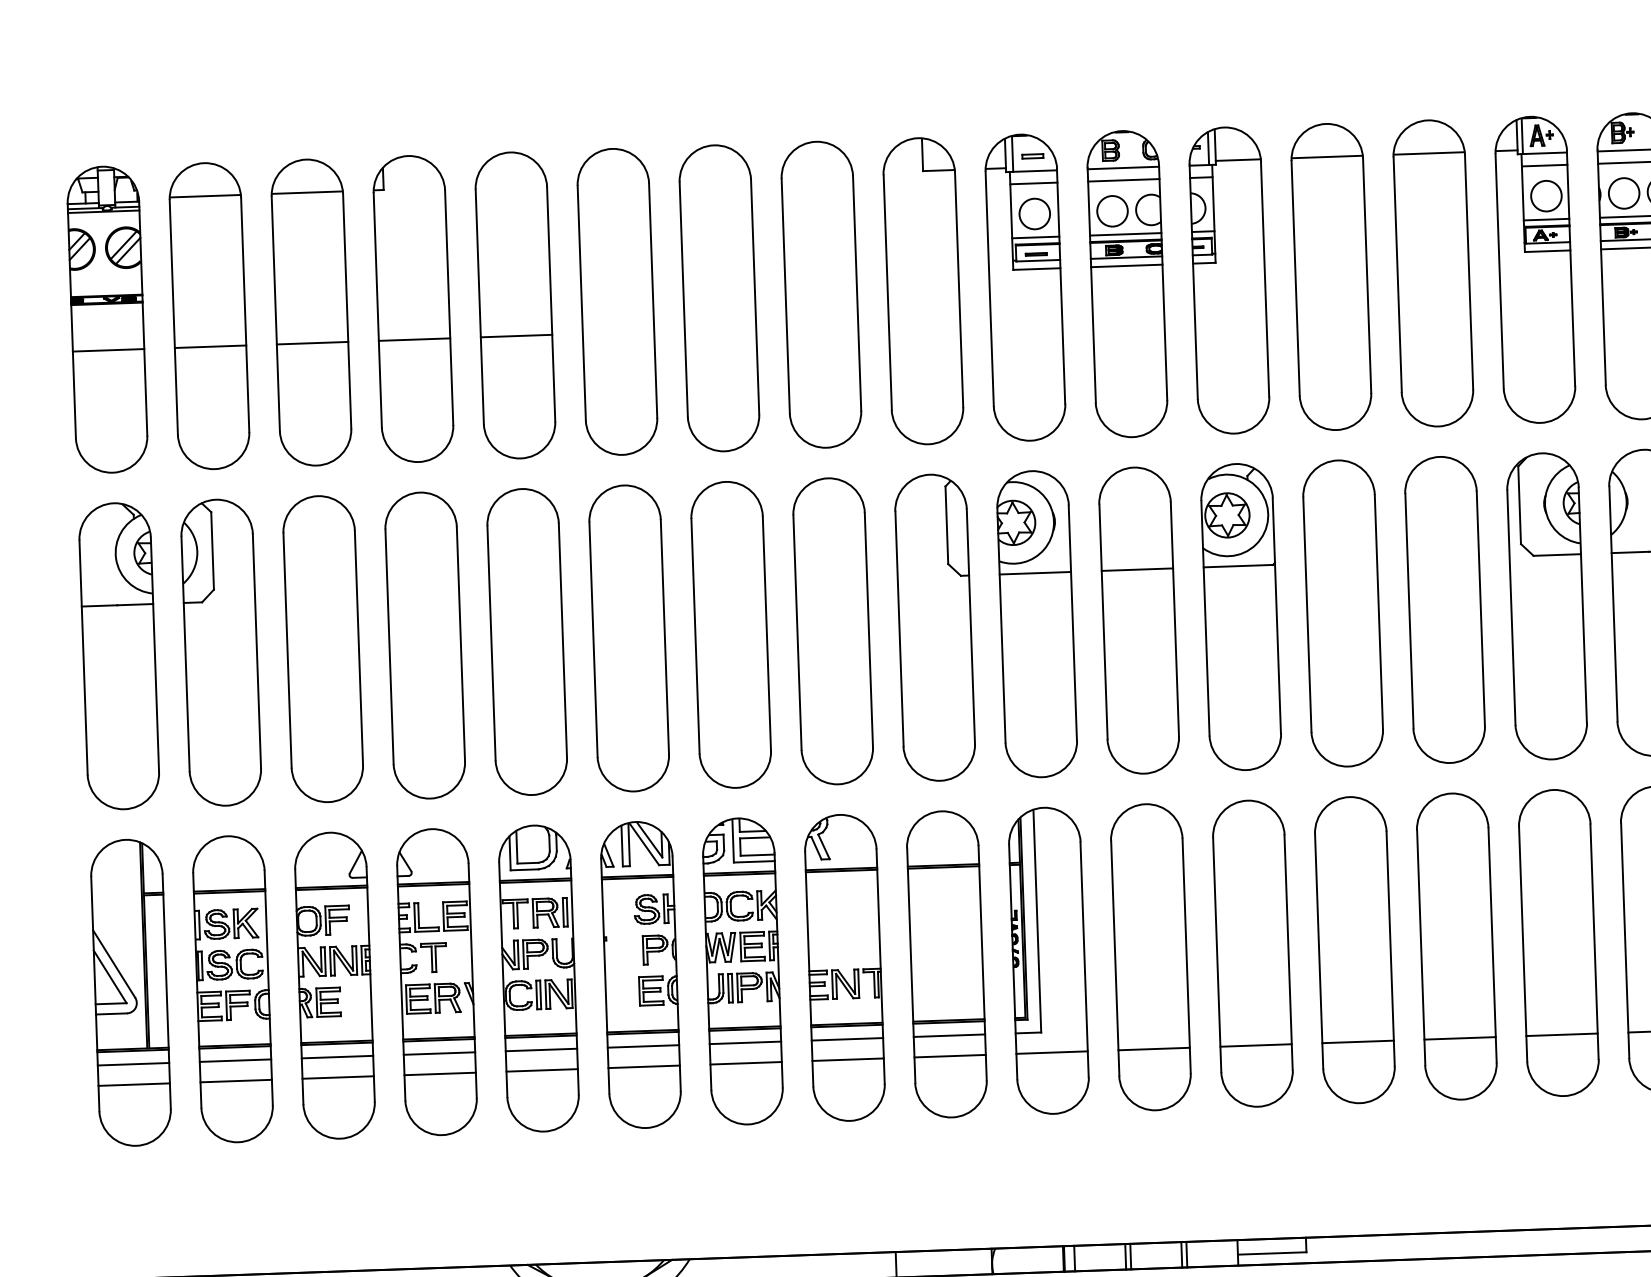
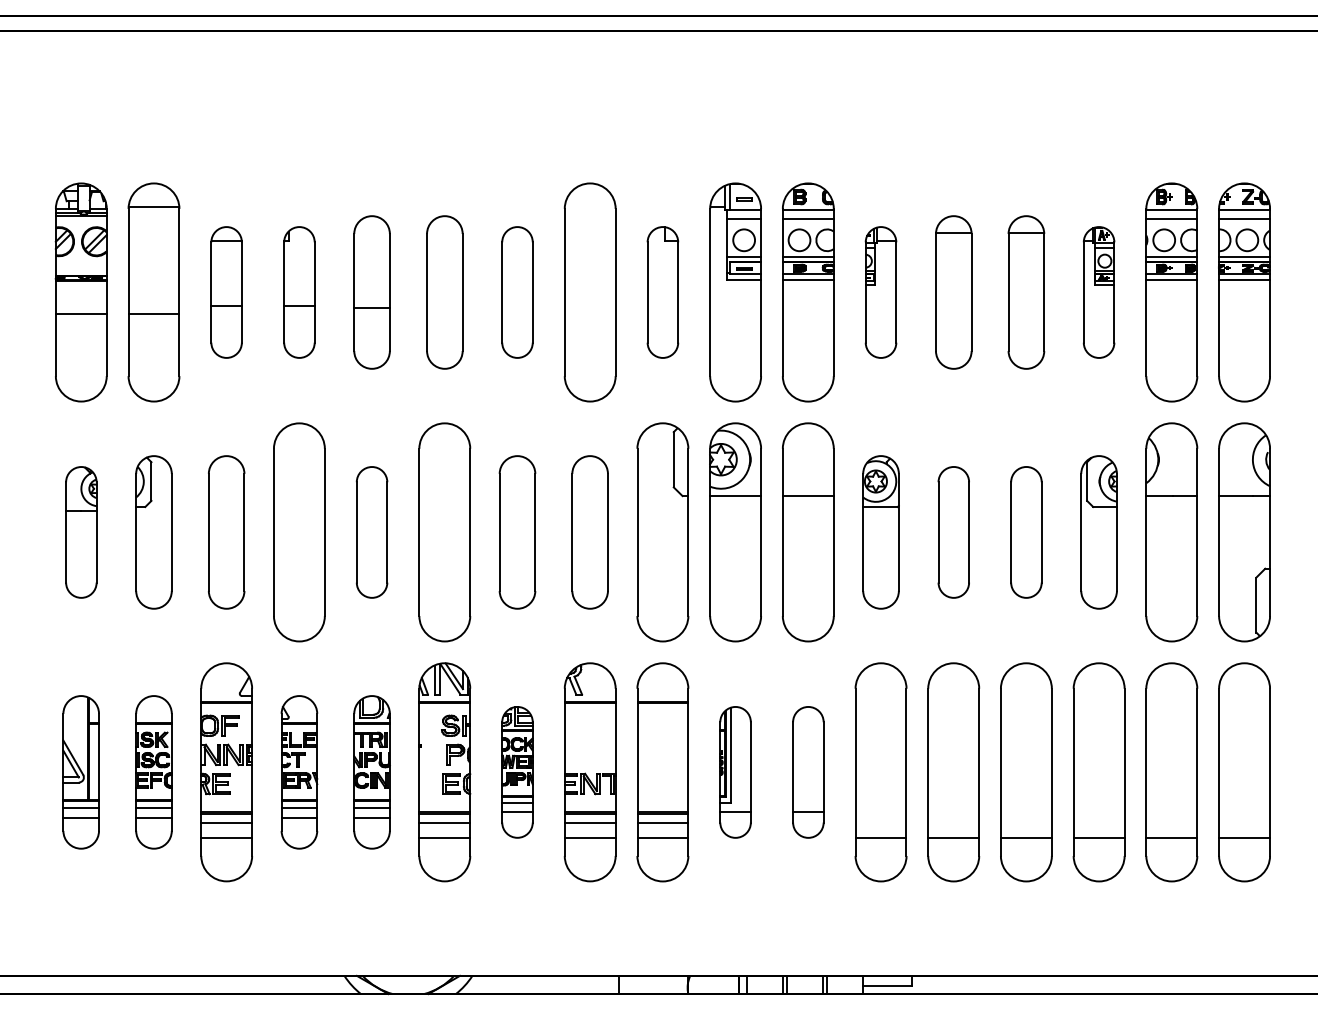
part: (1534, 269) -> (1098, 292), size x0.6
part: (1433, 273) -> (1026, 292), size x0.7
part: (1331, 276) -> (953, 292), size x0.7
part: (1228, 280) -> (880, 292), size x0.6
part: (922, 291) -> (662, 292), size x0.6
part: (719, 298) -> (517, 292), size x0.6
part: (617, 301) -> (444, 292), size x0.7
part: (514, 305) -> (371, 292), size x0.7
part: (413, 309) -> (299, 292), size x0.6
part: (311, 312) -> (226, 292), size x0.6
part: (1546, 606) -> (1098, 532), size x0.7
part: (1445, 610) -> (1026, 532), size x0.6
part: (1342, 613) -> (953, 532), size x0.6
part: (1240, 617) -> (880, 532), size x0.7
part: (832, 631) -> (589, 532), size x0.7
part: (731, 635) -> (517, 532), size x0.7
part: (526, 642) -> (371, 532), size x0.6
part: (322, 649) -> (226, 532), size x0.7
part: (220, 652) -> (153, 532), size x0.7
part: (119, 656) -> (81, 532), size x0.6
part: (1151, 957) -> (808, 772), size x0.6
part: (1048, 961) -> (735, 772), size x0.6
part: (742, 971) -> (517, 772), size x0.6
part: (538, 978) -> (371, 772), size x0.7
part: (437, 982) -> (299, 772), size x0.7
part: (232, 989) -> (153, 772), size x0.7
part: (129, 993) -> (80, 772), size x0.7

